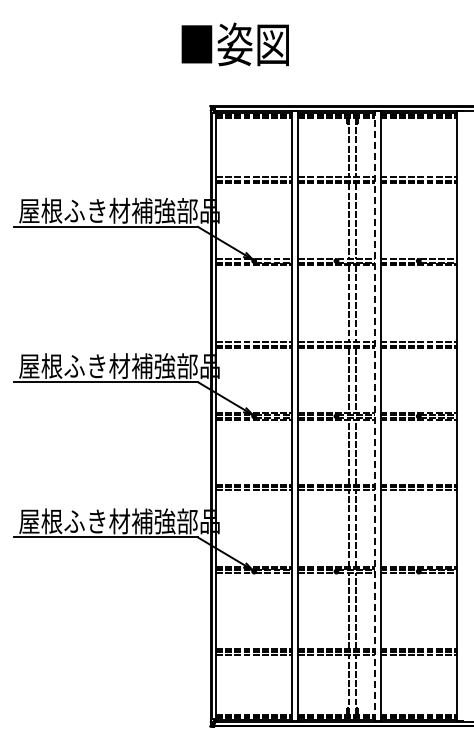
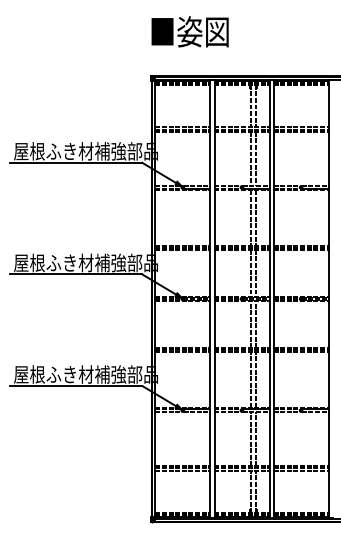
text: (234, 44) -> (189, 31), moved
line: (374, 415) -> (269, 298), dashed -> solid

